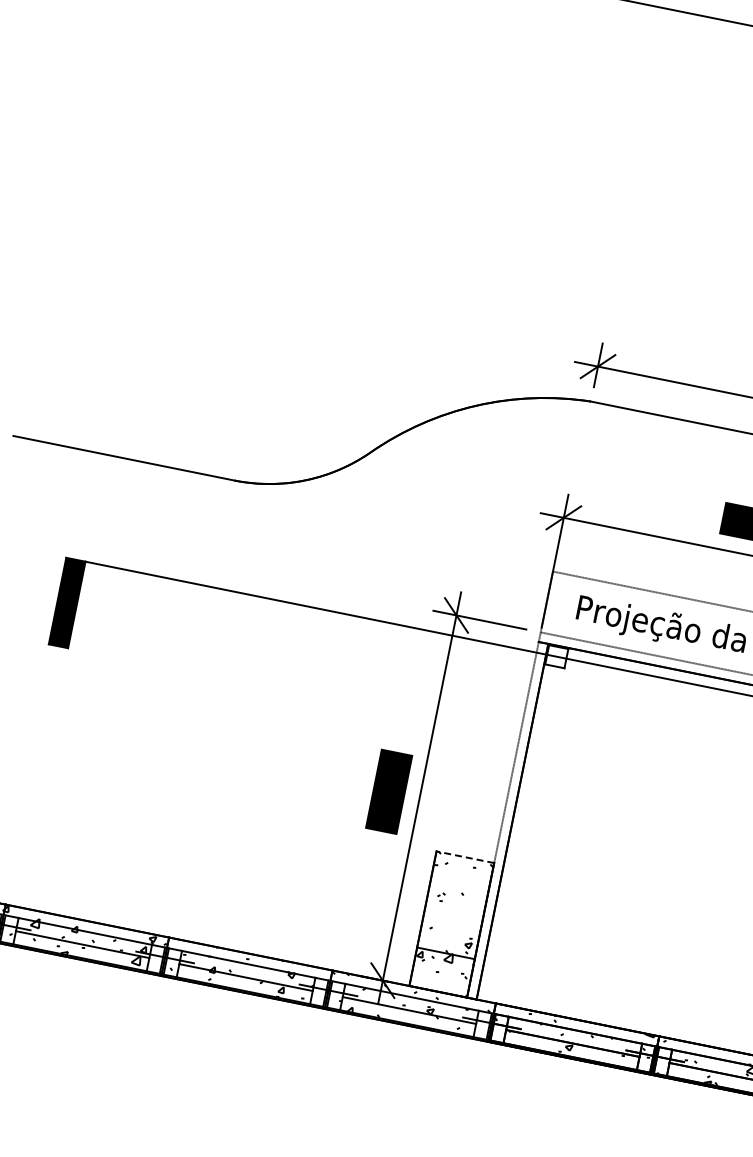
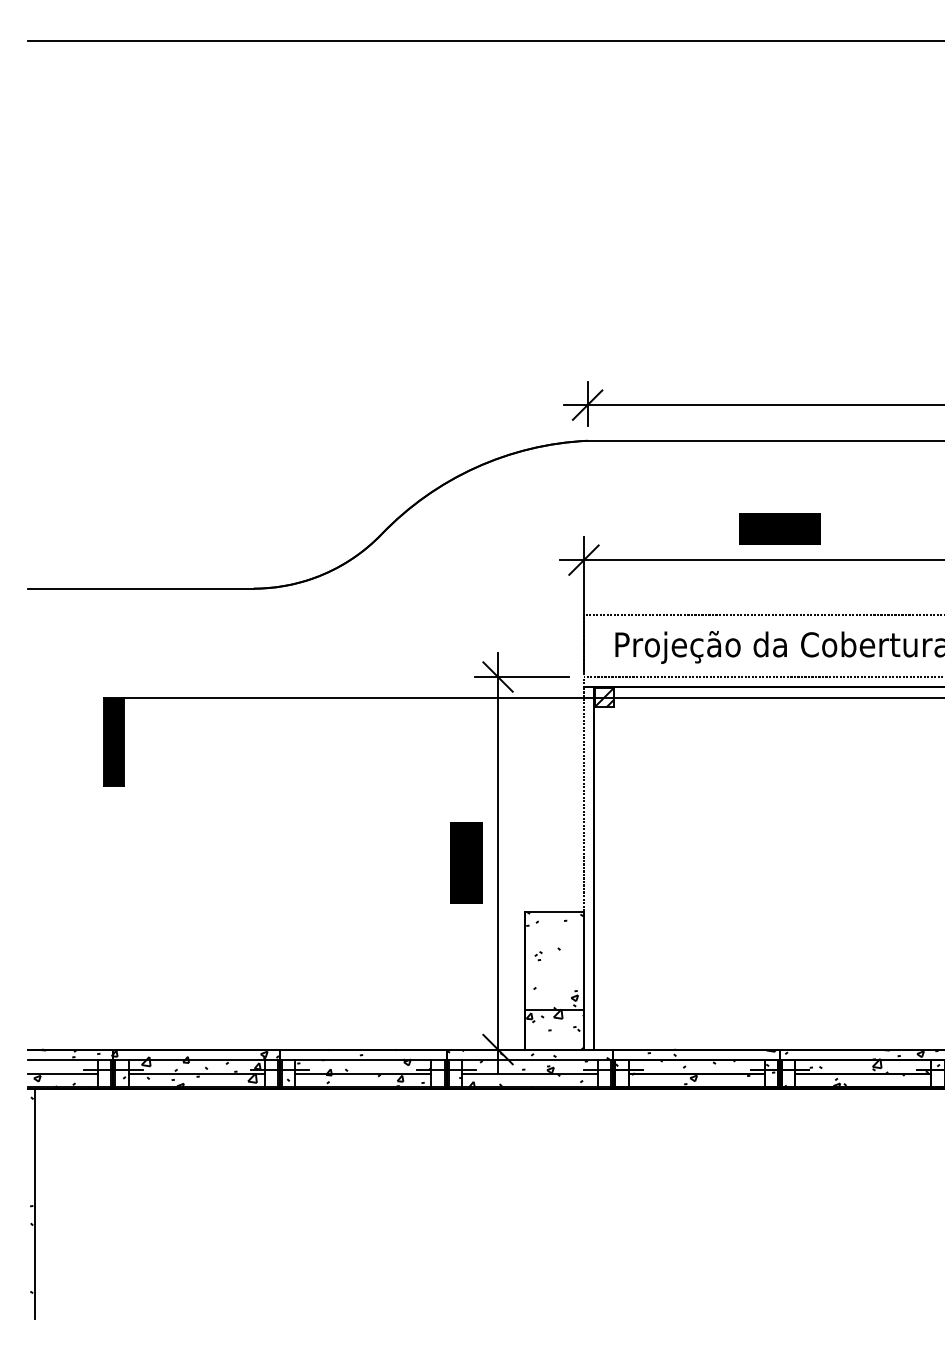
hatch: (556, 656) -> (604, 697), added
line: (465, 857) -> (554, 912), dashed -> solid

